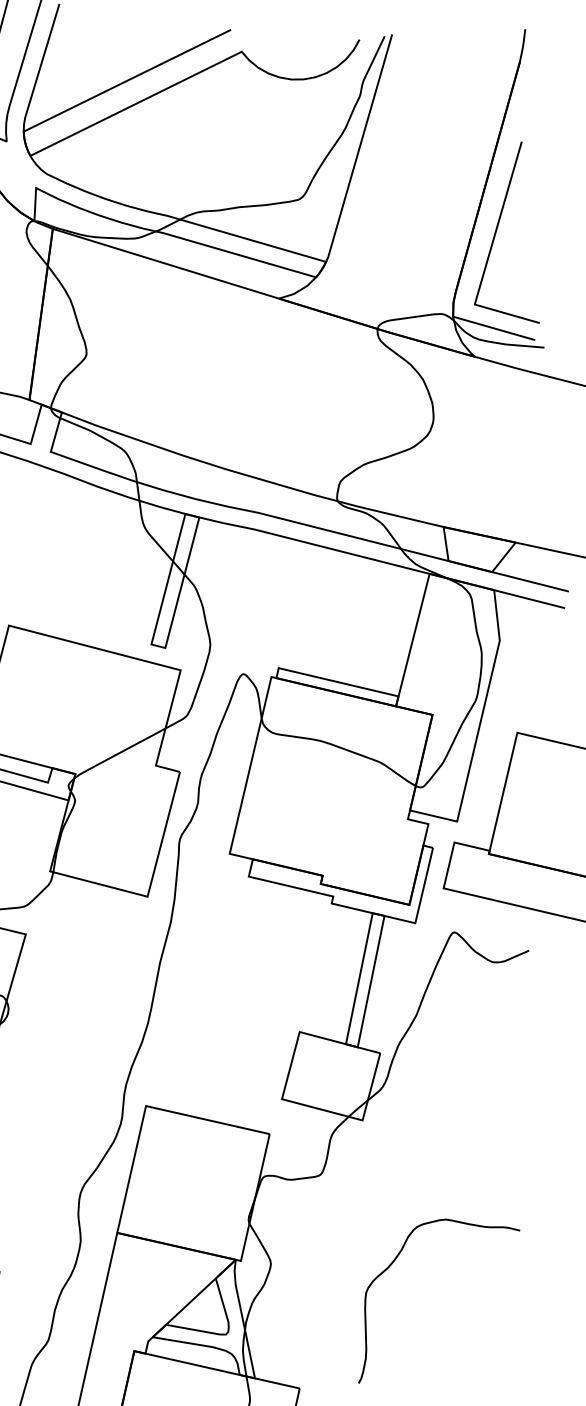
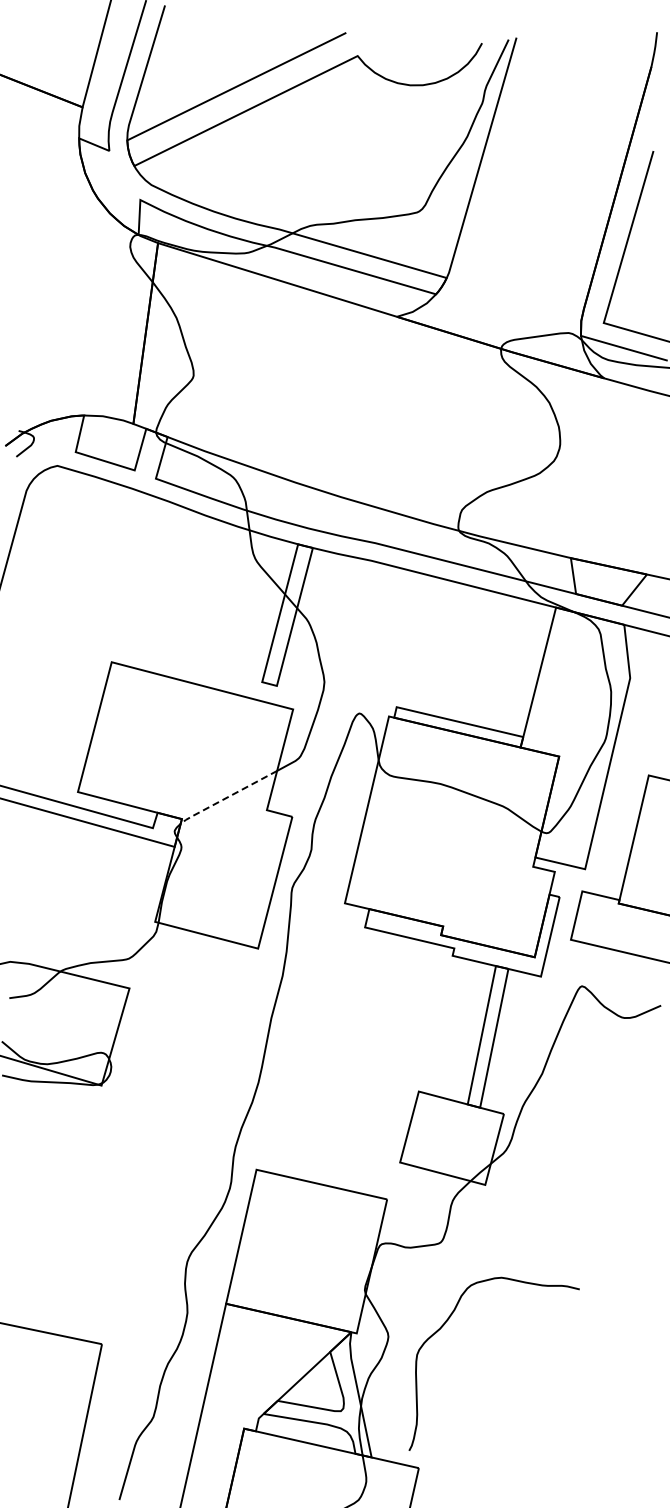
line: (118, 753) -> (227, 797), solid -> dashed
curve: (392, 1264) -> (444, 1325), moved

